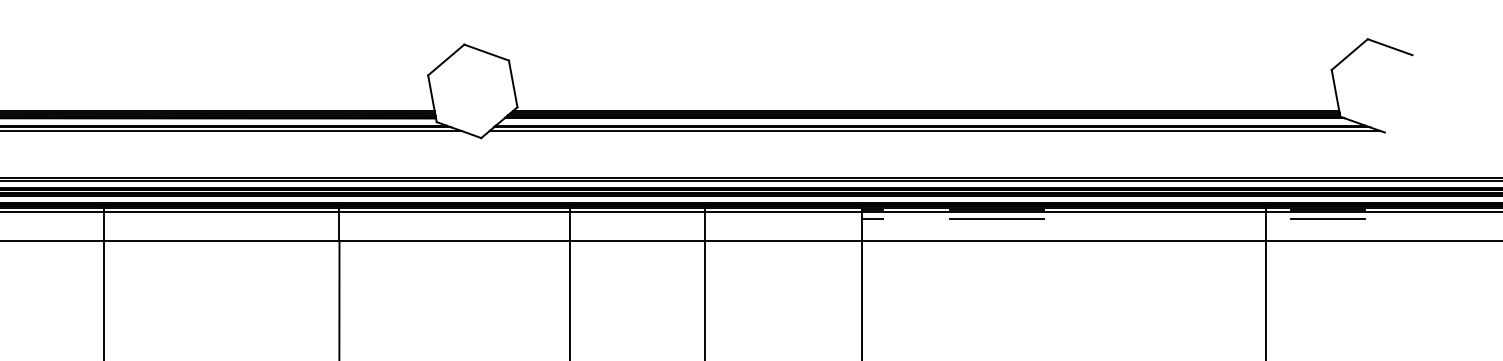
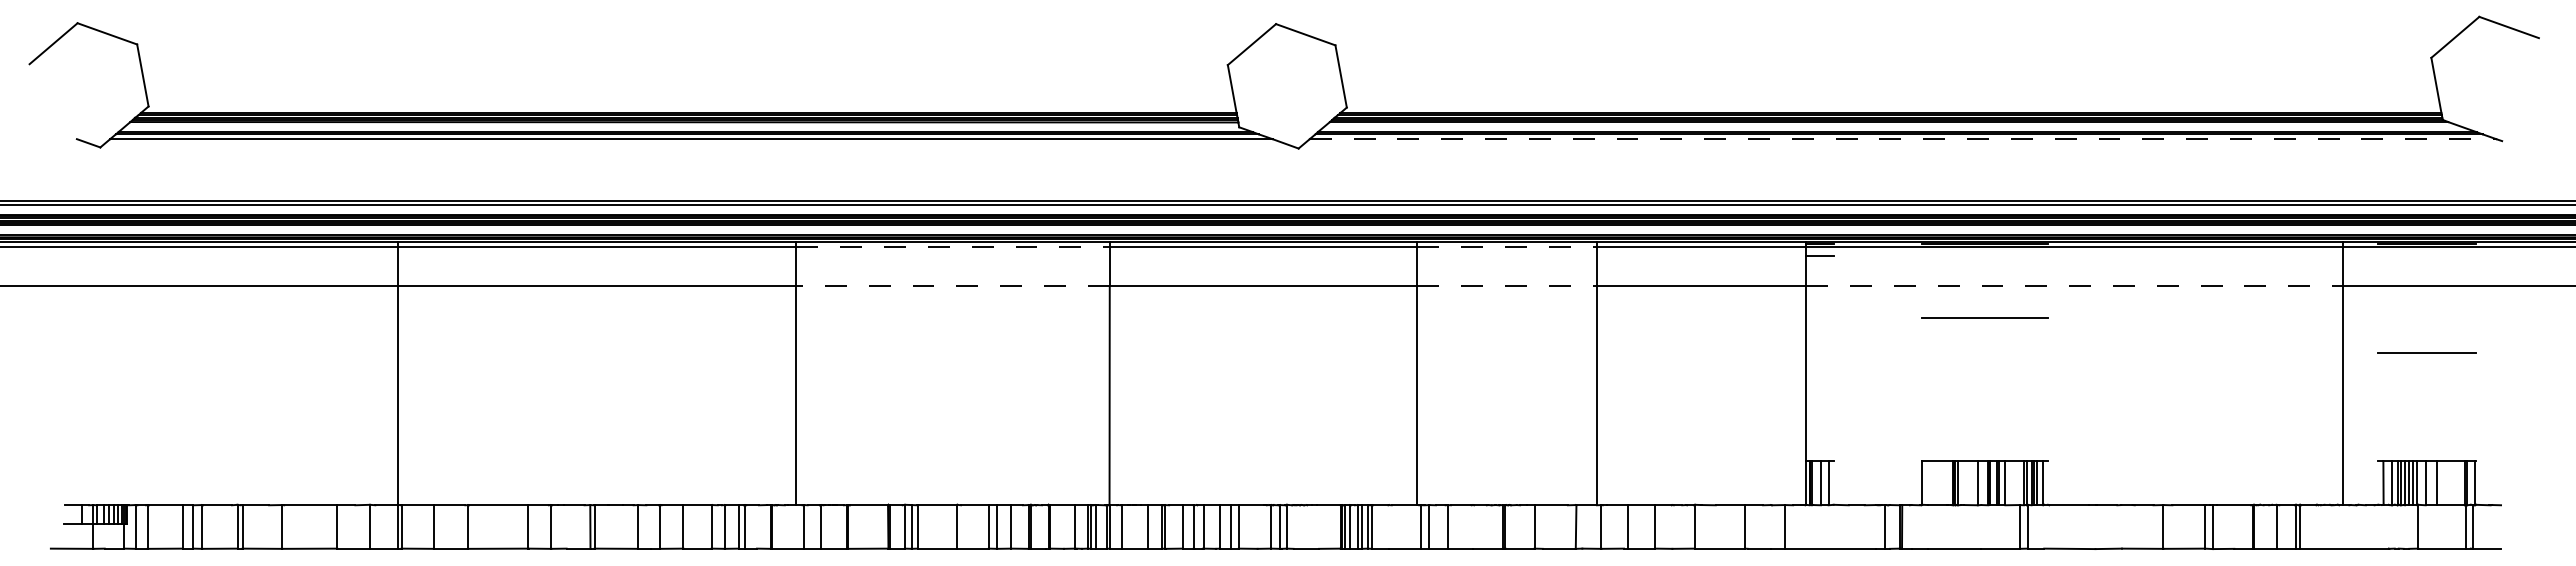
line: (935, 131) -> (1903, 139), solid -> dashed
line: (222, 211) -> (953, 246), solid -> dashed
line: (638, 211) -> (1507, 246), solid -> dashed
line: (996, 218) -> (1984, 317), moved
line: (1328, 218) -> (2426, 352), moved
line: (222, 241) -> (953, 286), solid -> dashed
line: (638, 241) -> (1507, 286), solid -> dashed
line: (1063, 241) -> (2074, 286), solid -> dashed

